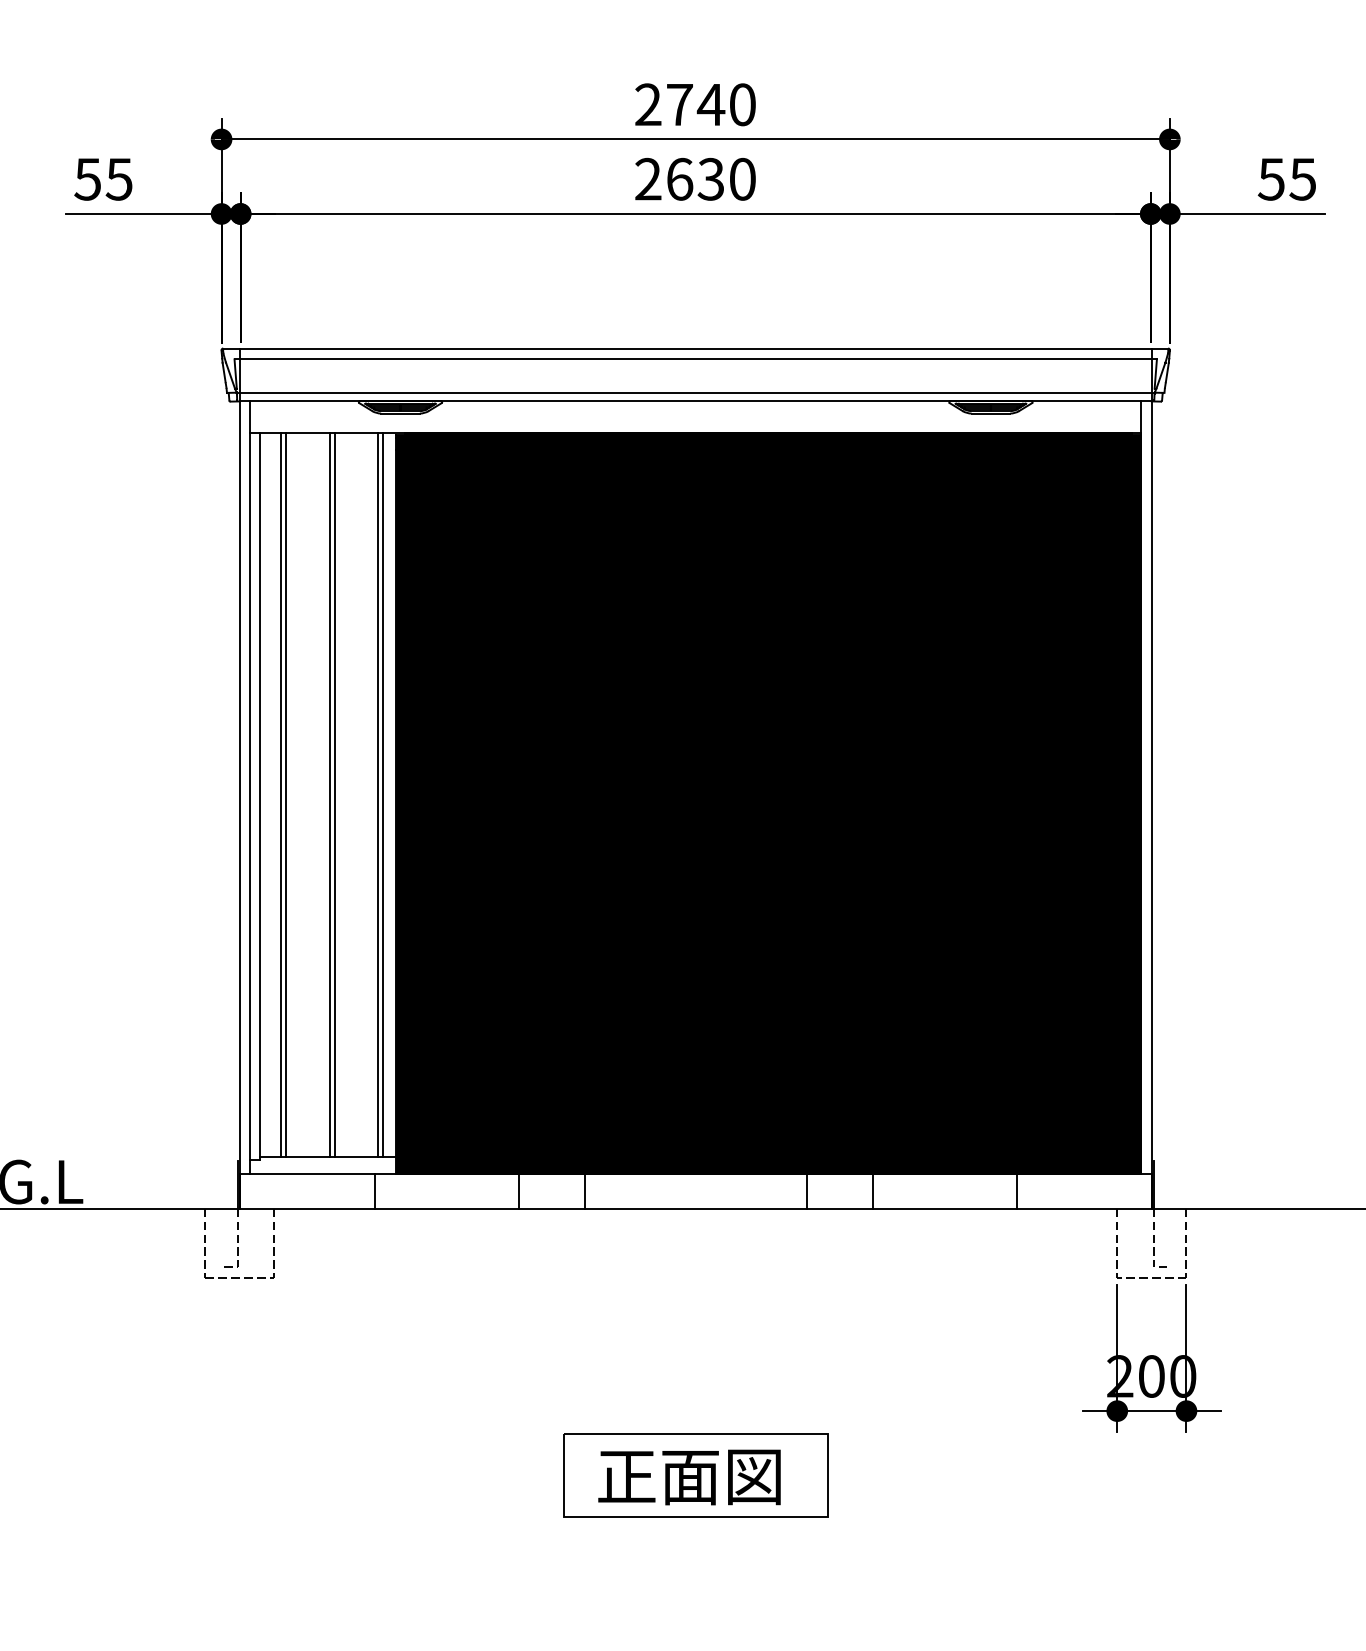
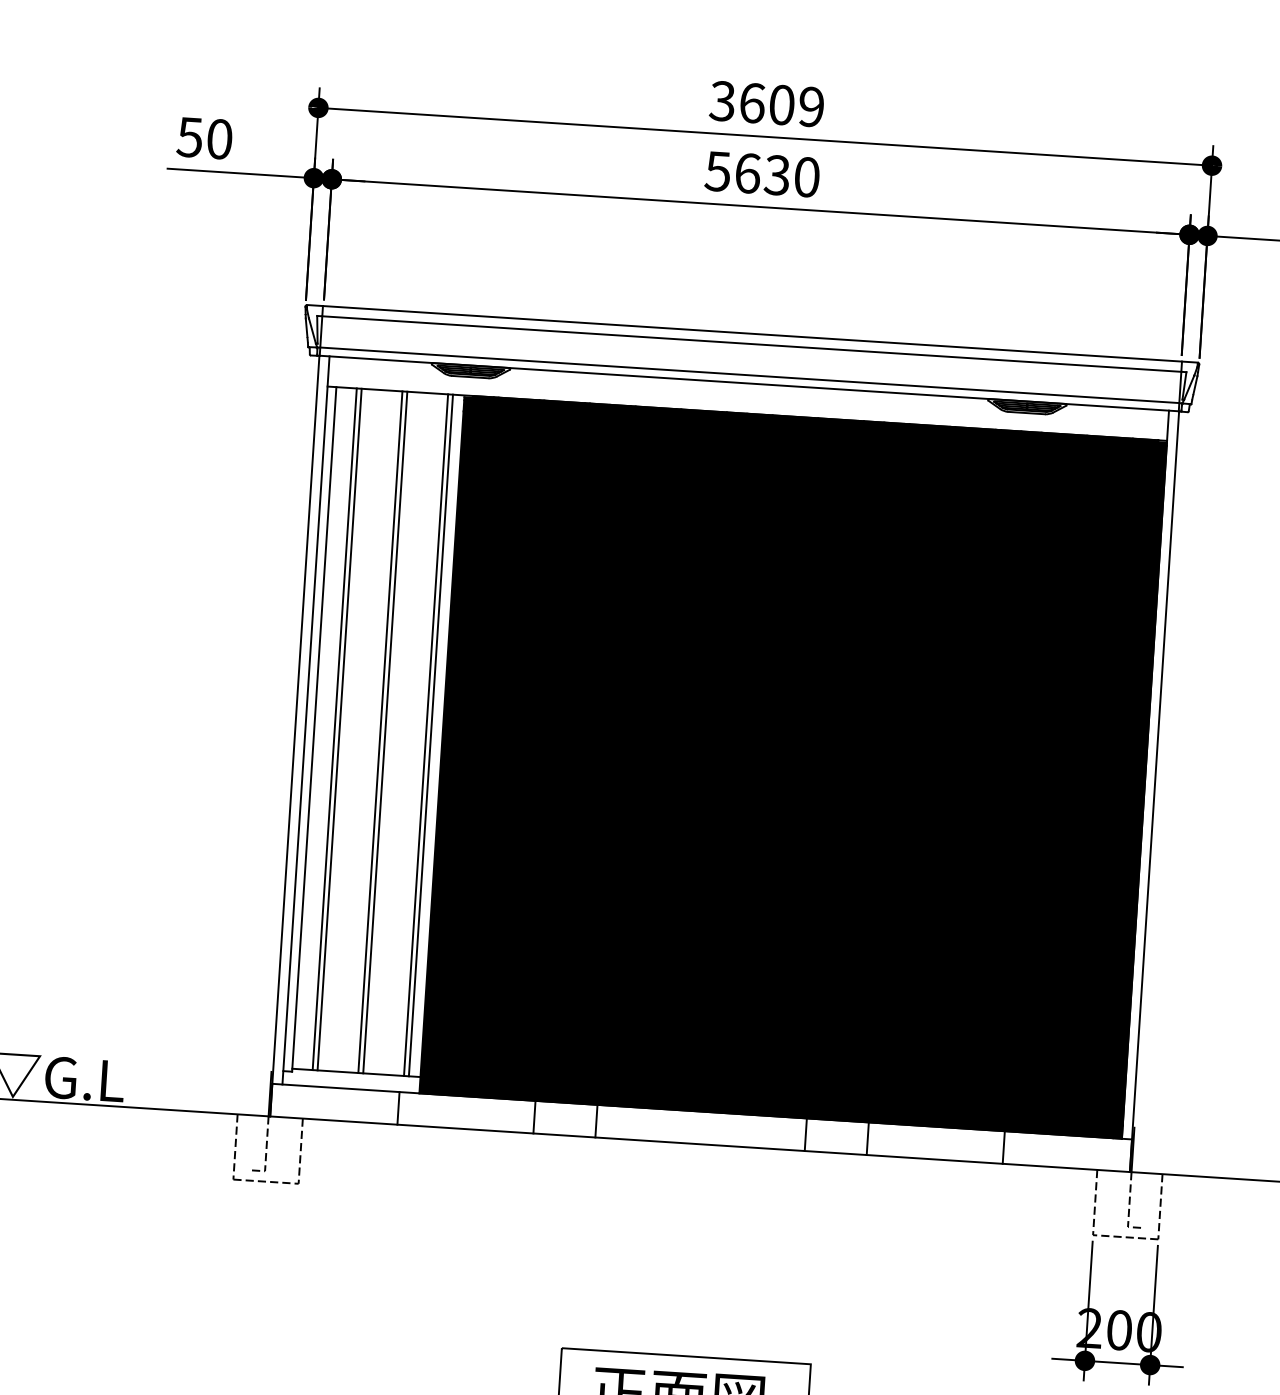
text: (694, 104) -> (766, 103), 2740 -> 3609
text: (118, 178) -> (218, 138), 55 -> 50
text: (647, 178) -> (717, 170), 2630 -> 5630

